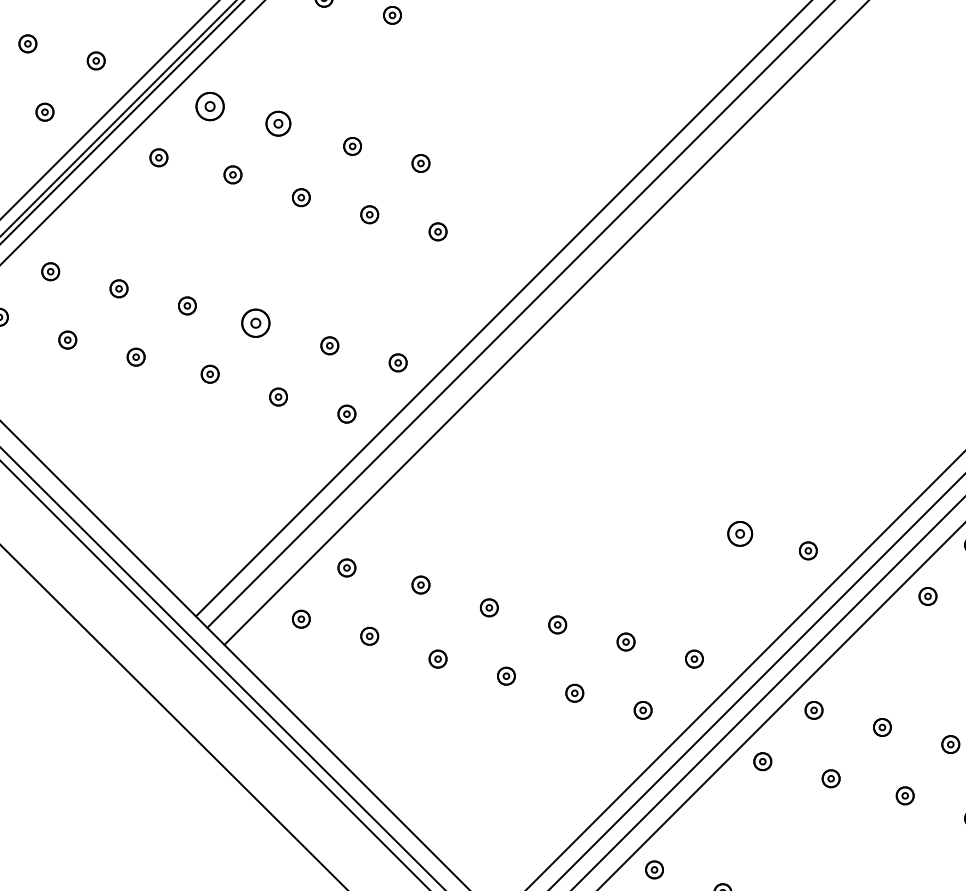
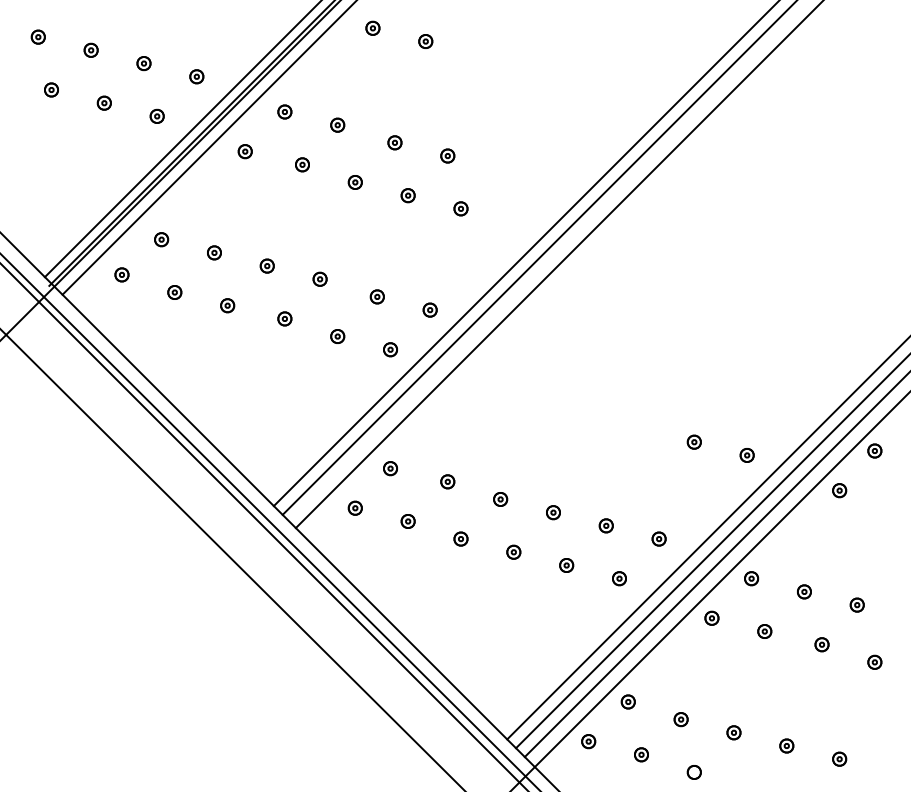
part: (209, 105) -> (284, 111), size x0.62
part: (278, 122) -> (337, 124), size x0.71
part: (254, 321) -> (319, 278), size x0.62
part: (738, 532) -> (693, 441), size x0.71

